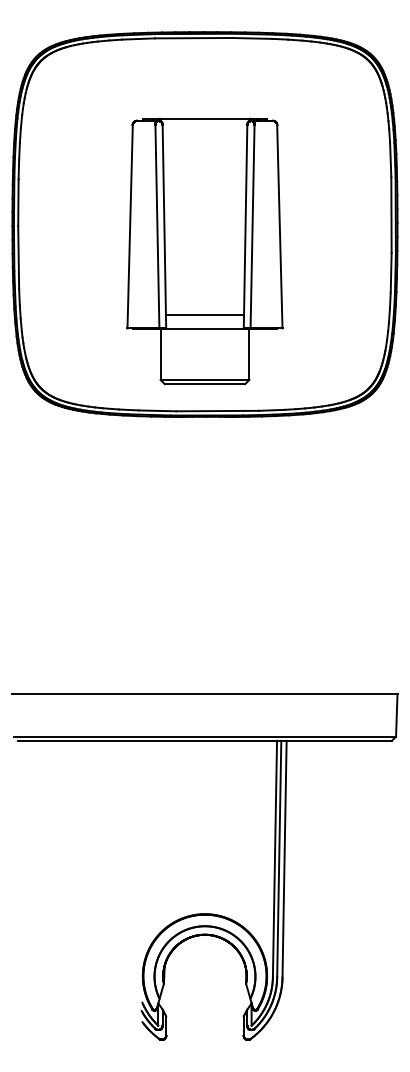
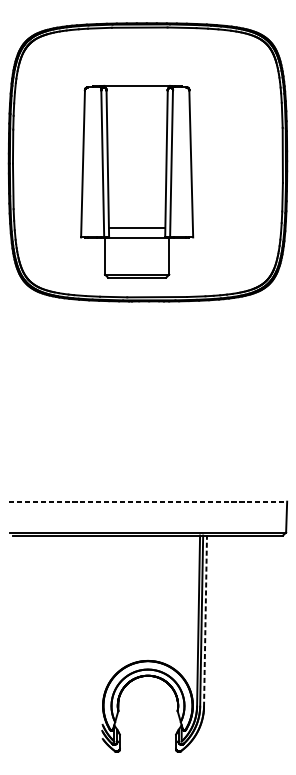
part: (204, 251) -> (136, 181), moved
line: (204, 693) -> (147, 501), solid -> dashed
line: (284, 858) -> (205, 620), solid -> dashed

